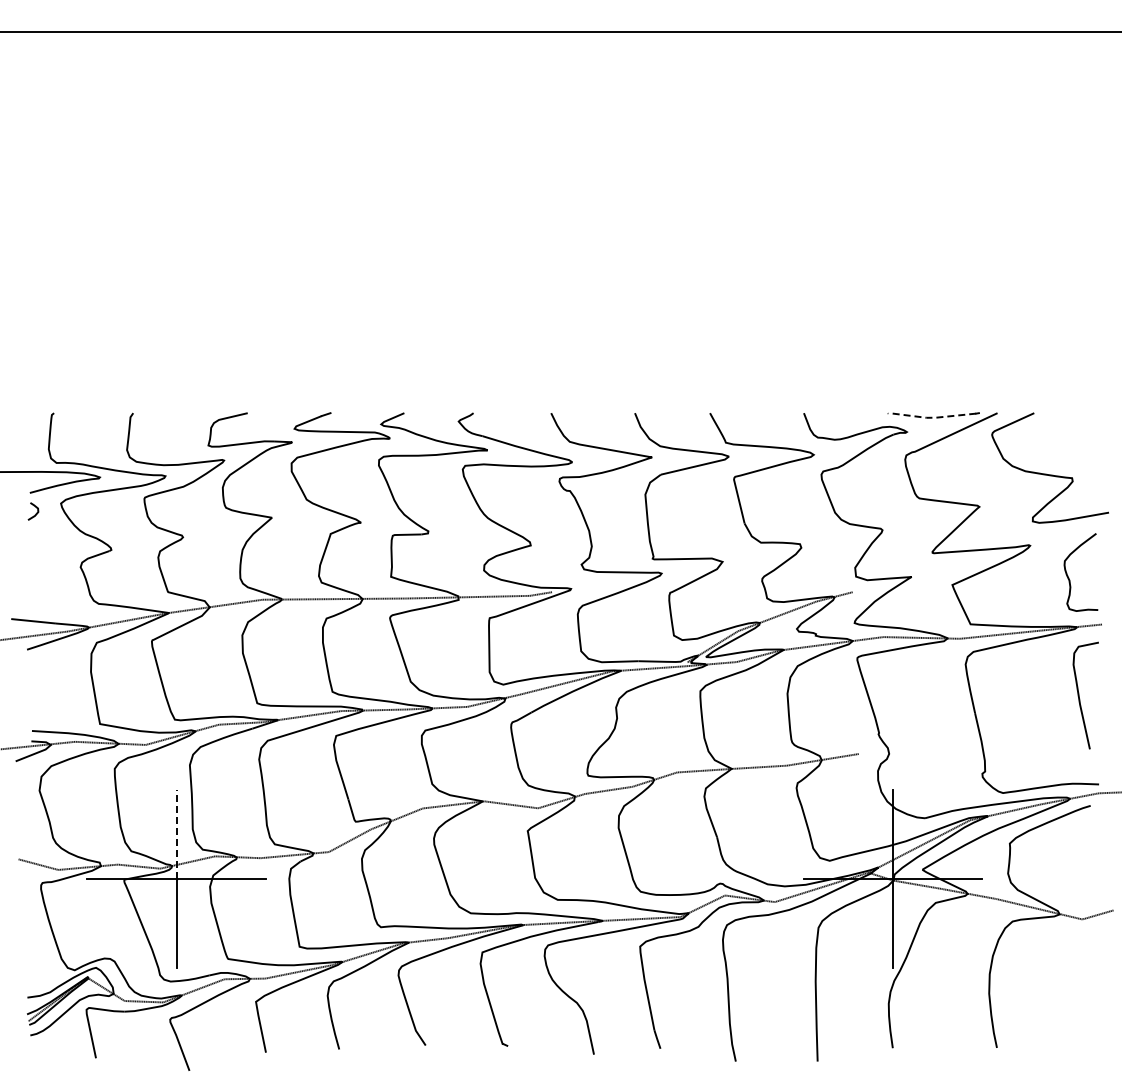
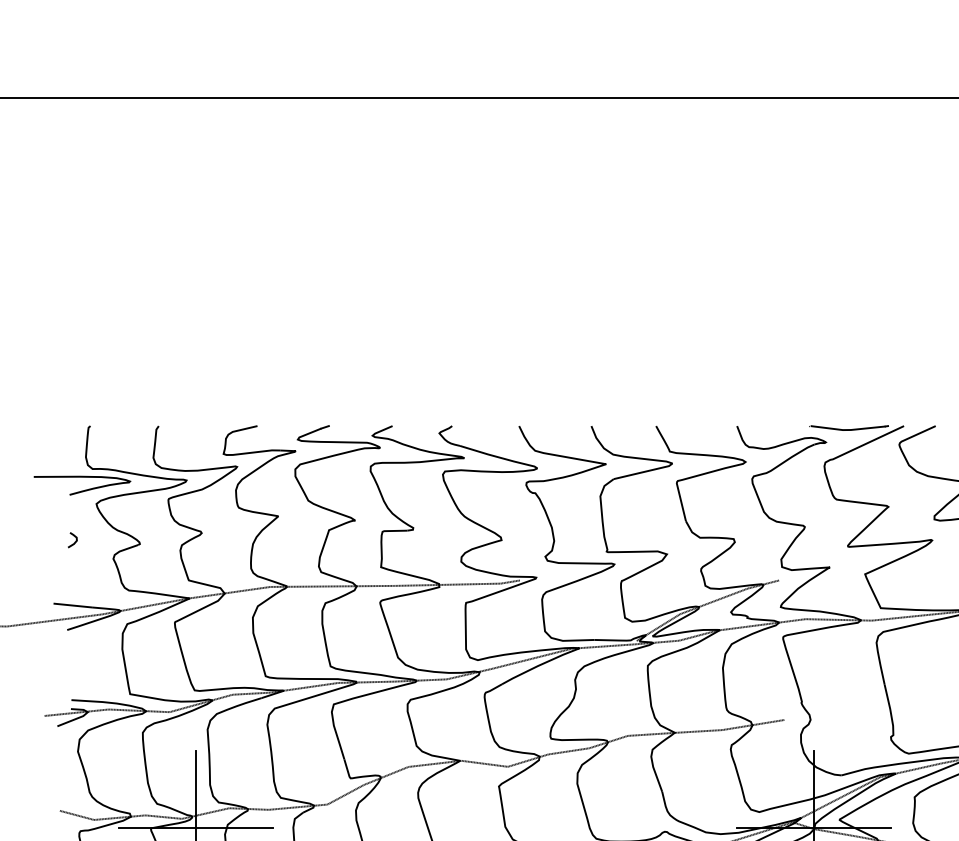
line: (932, 417) -> (847, 429), dashed -> solid
curve: (35, 513) -> (74, 541), moved
line: (176, 833) -> (196, 788), dashed -> solid

